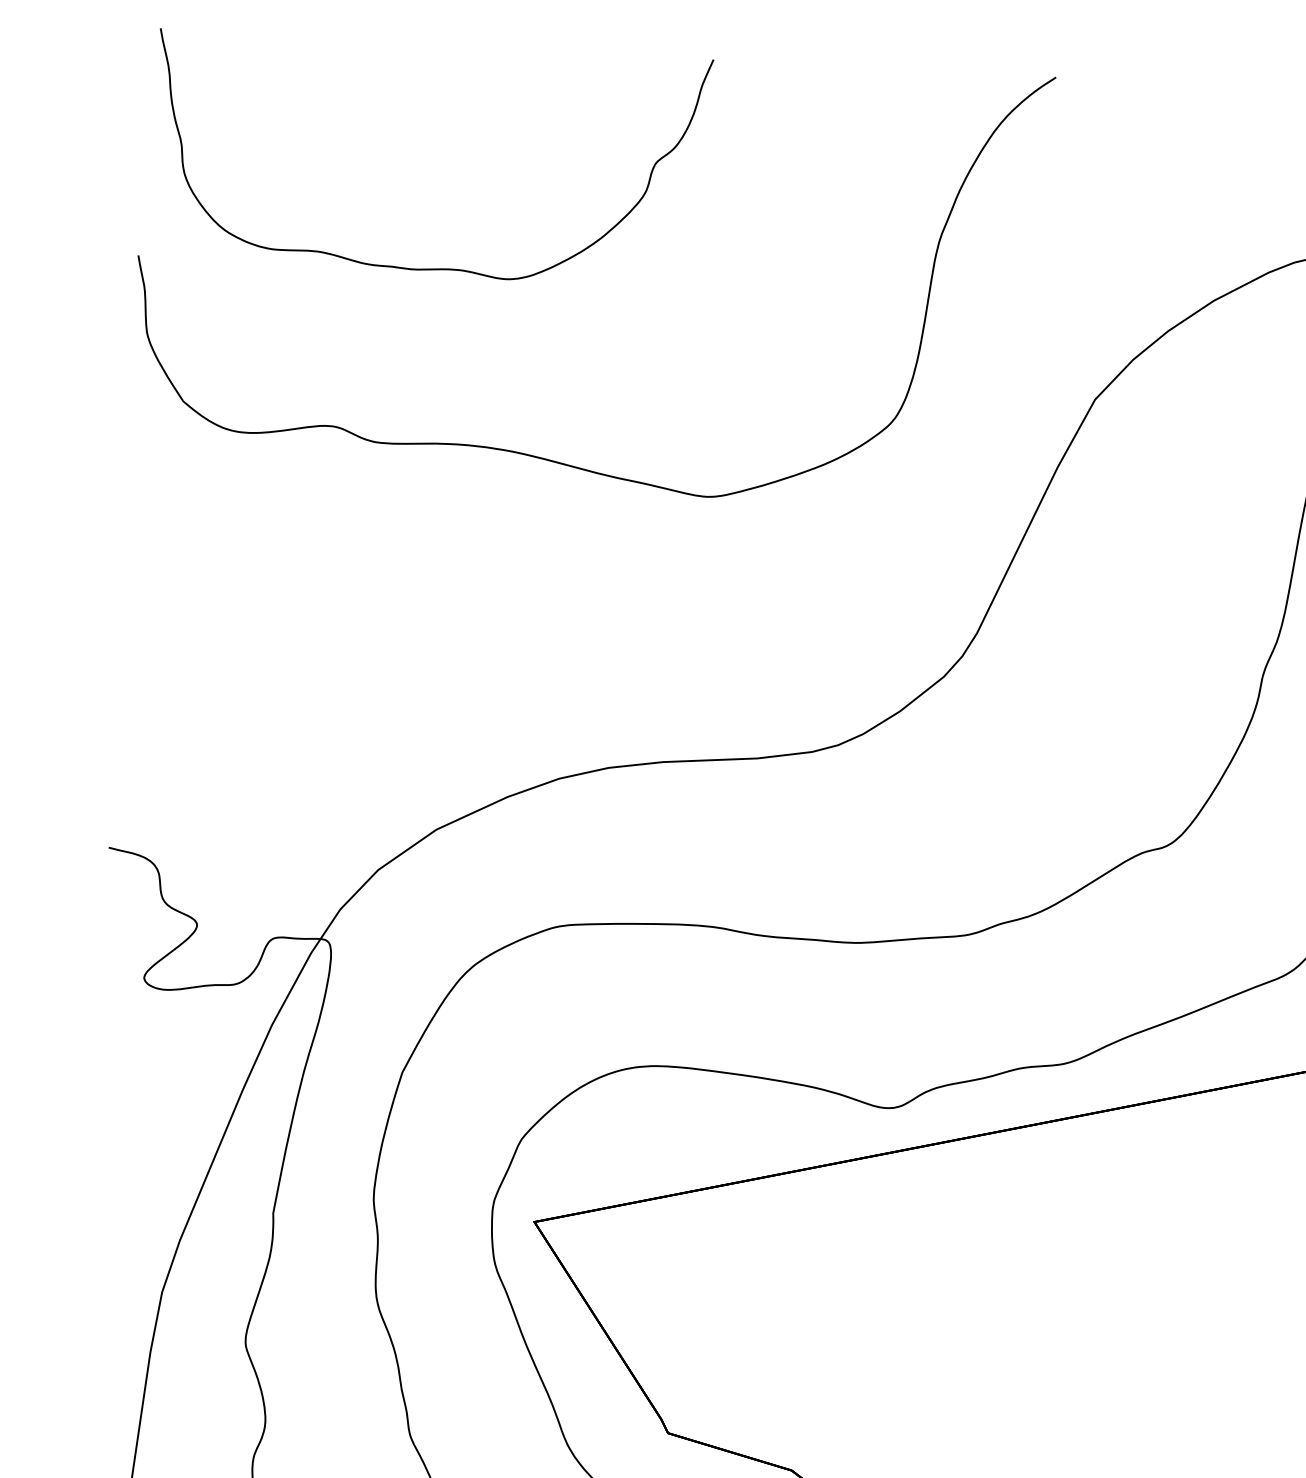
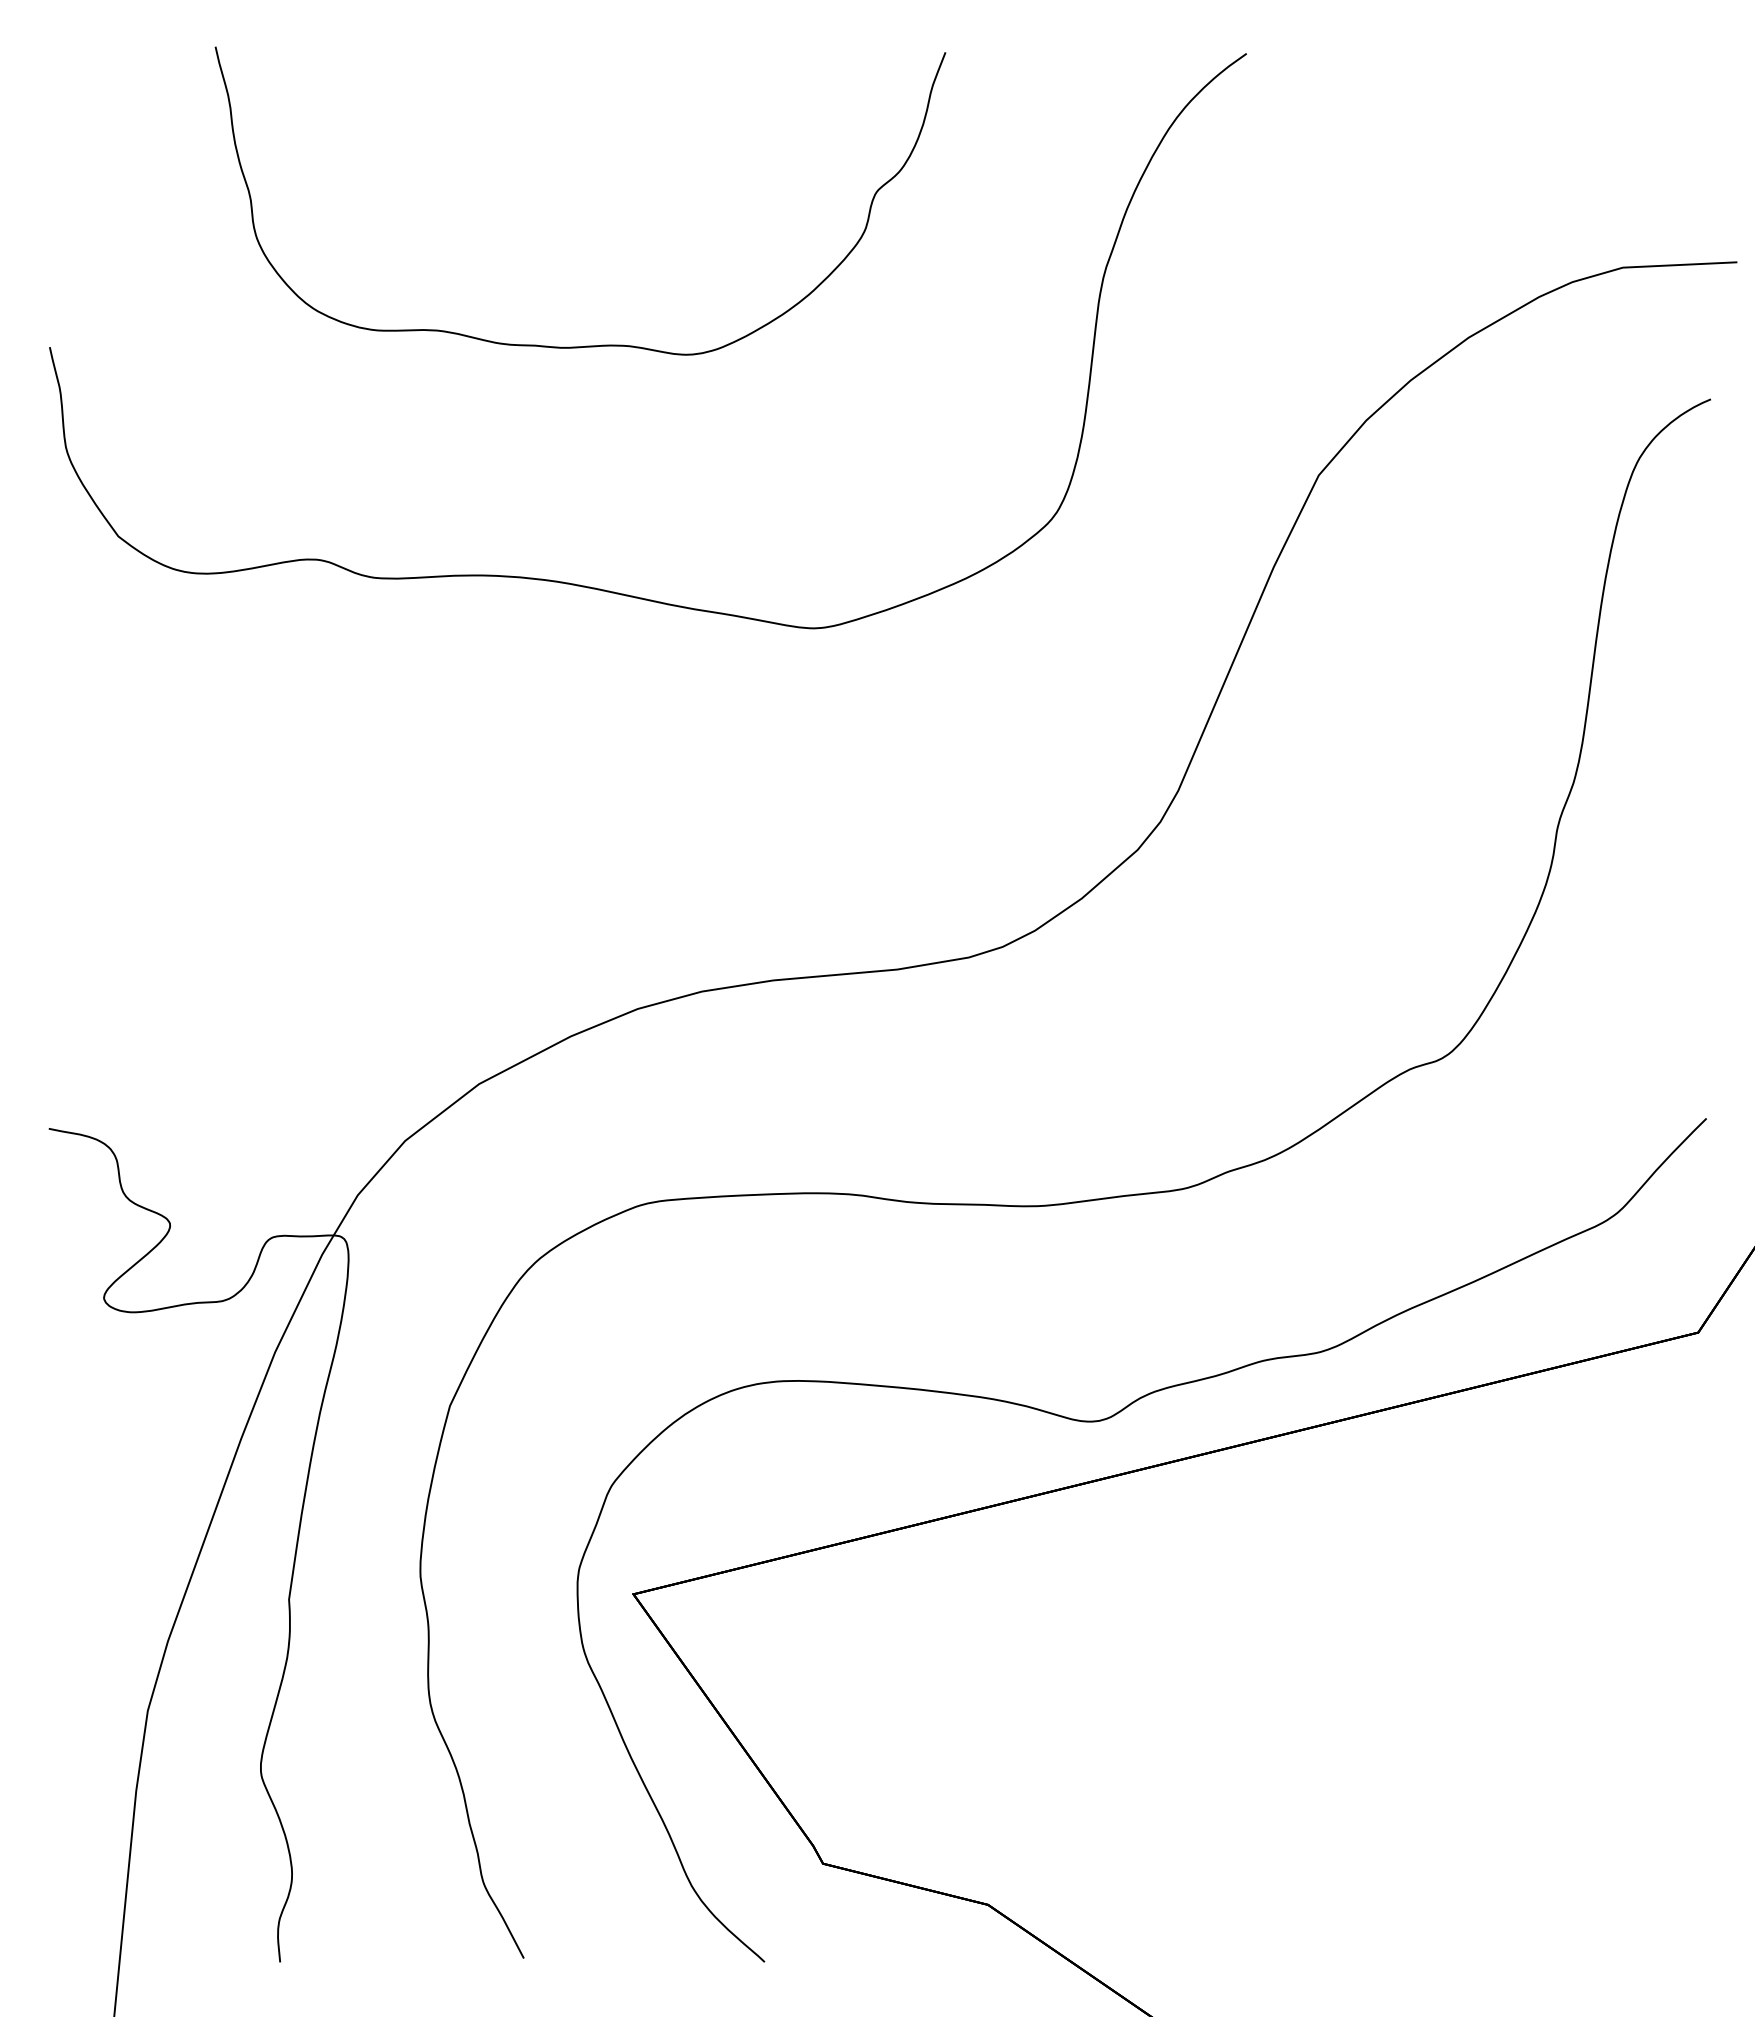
curve: (430, 268) -> (586, 345), moved

